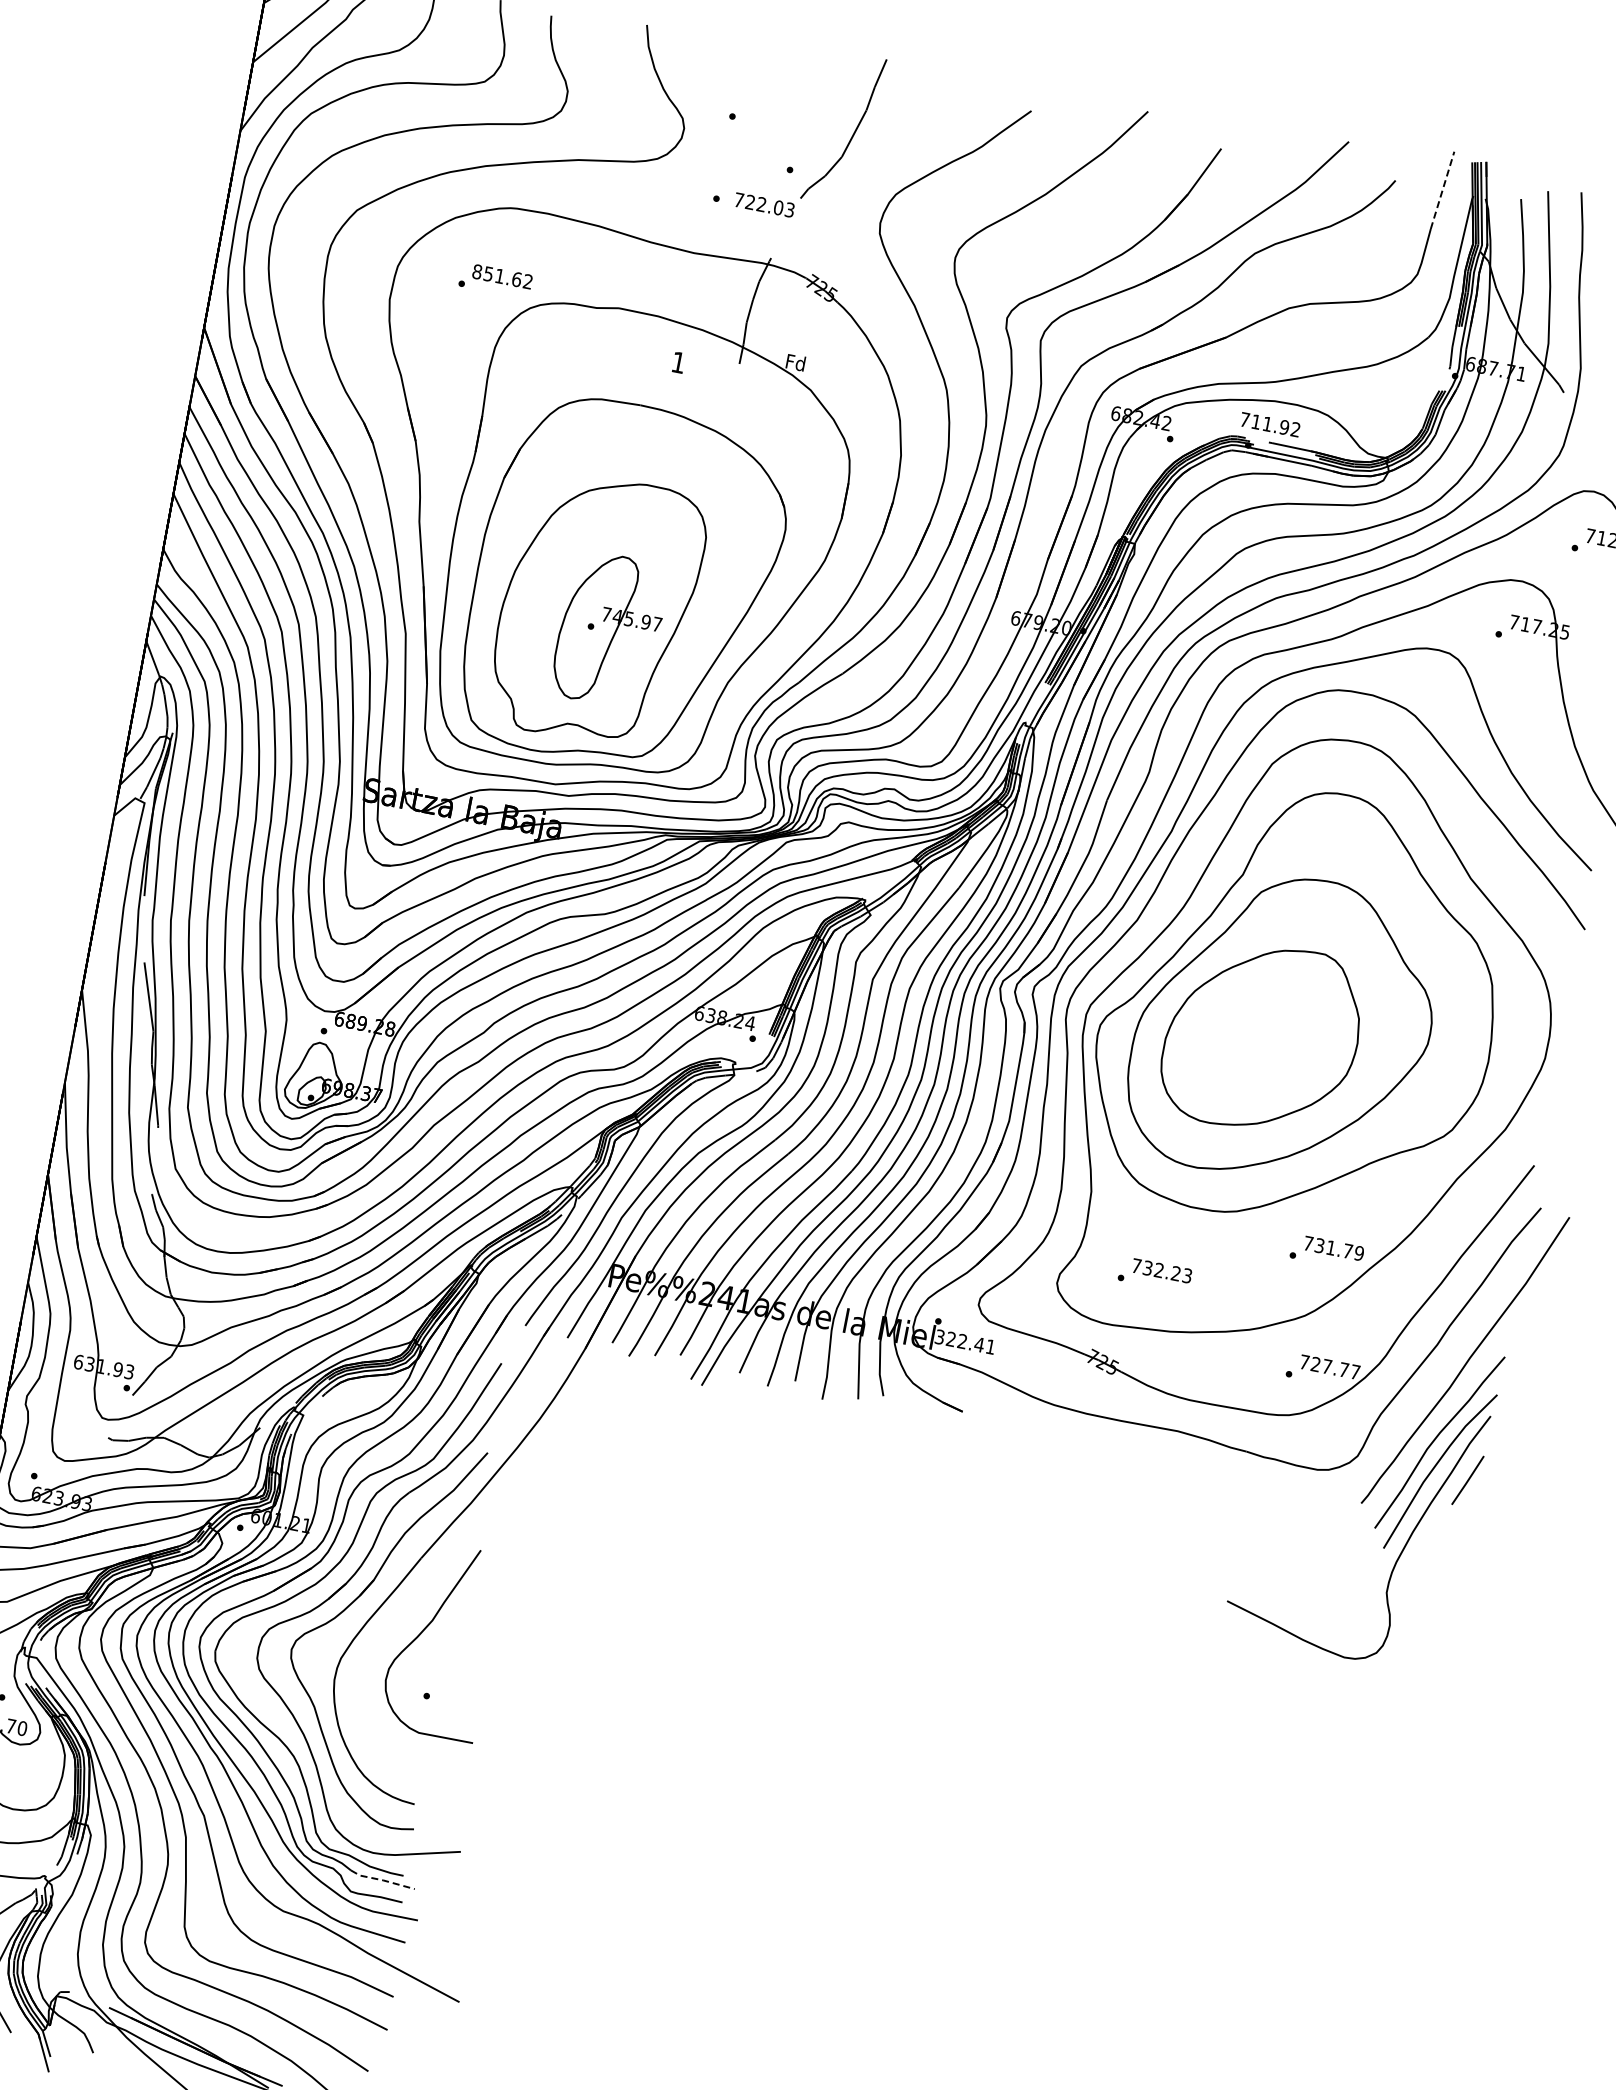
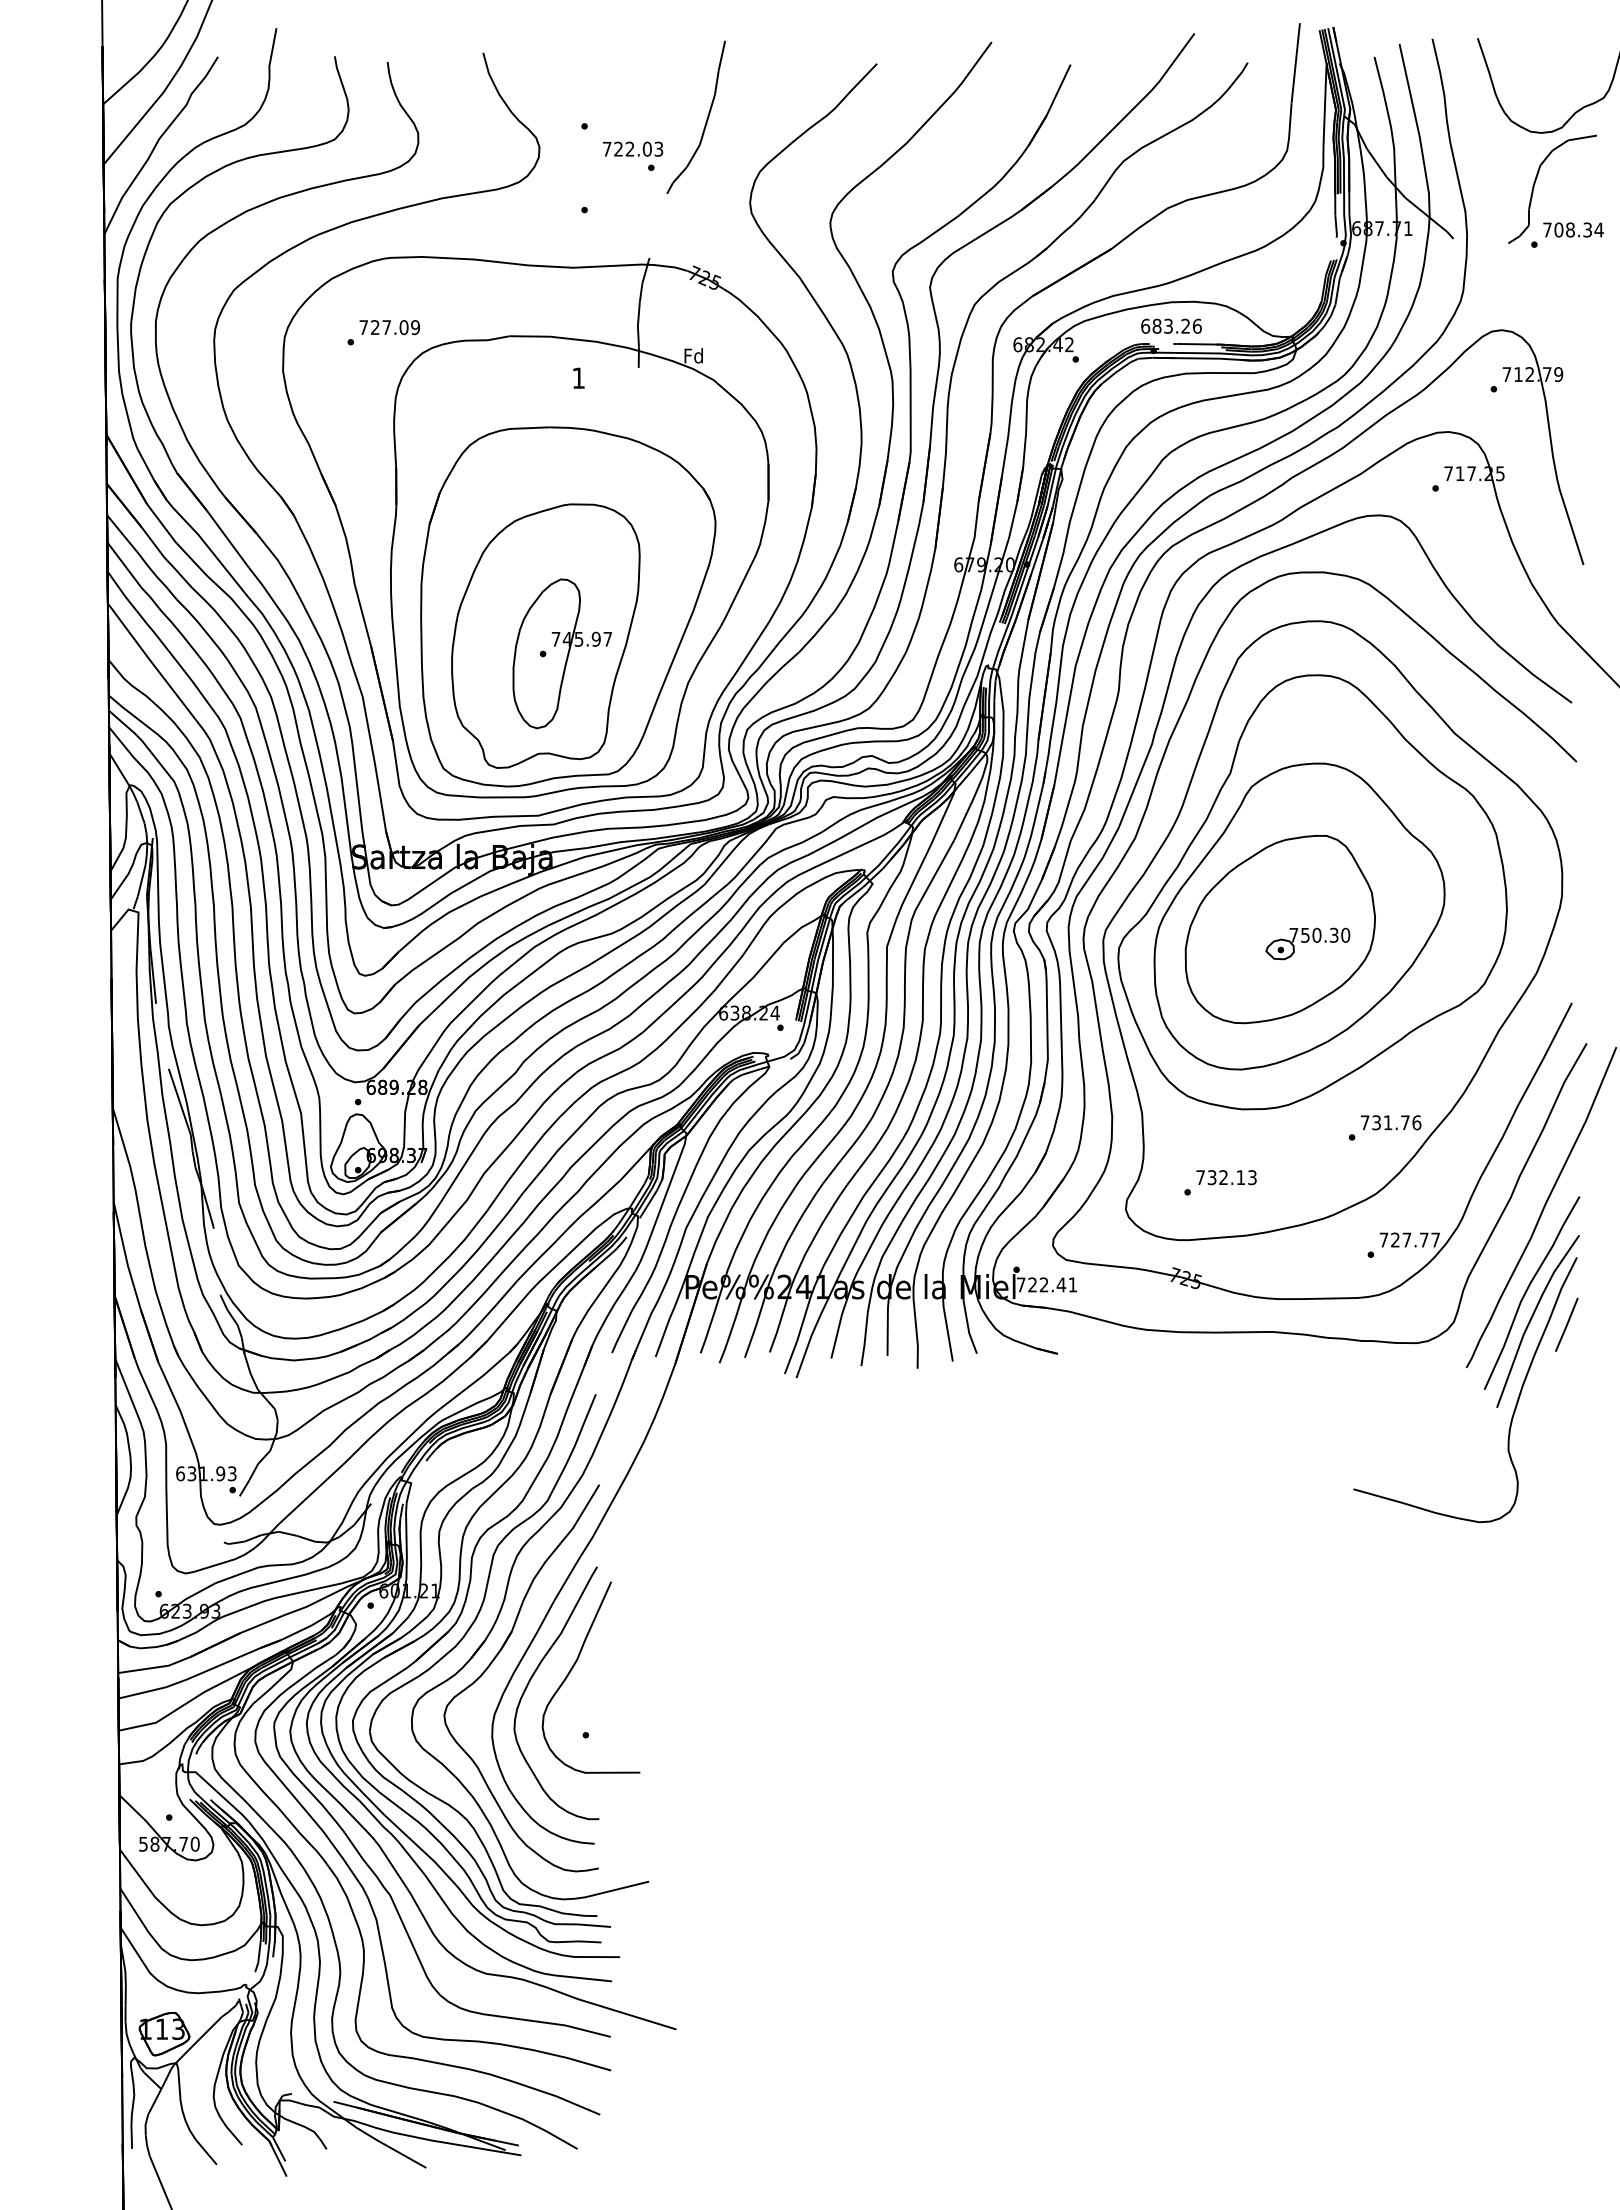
line: (1442, 189) -> (1295, 62), dashed -> solid
text: (765, 204) -> (633, 148), moved
text: (502, 276) -> (389, 327), 851.62 -> 727.09
text: (1270, 424) -> (1171, 325), 711.92 -> 683.26
part: (1286, 1056) -> (1307, 943), added
text: (1359, 1253) -> (1416, 1122), 731.79 -> 731.76
text: (1175, 1273) -> (1240, 1177), 732.23 -> 732.13
text: (939, 1336) -> (1020, 1284), 322.41 -> 722.41
curve: (386, 1628) -> (533, 1676), added
line: (382, 1880) -> (577, 1924), dashed -> solid

